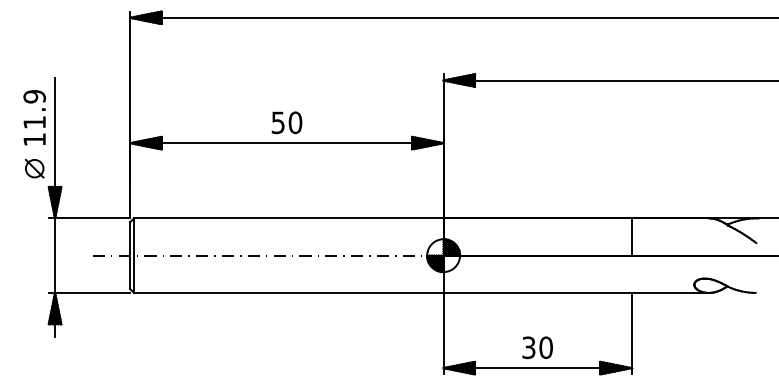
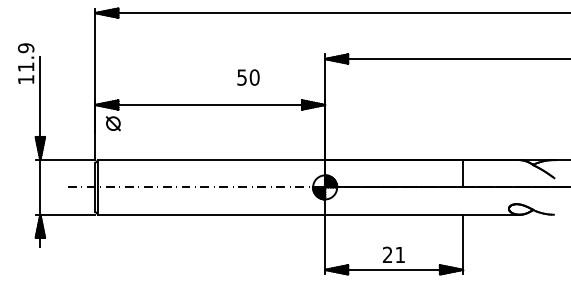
text: (34, 117) -> (26, 63), moved
text: (286, 122) -> (248, 77), moved
part: (34, 168) -> (113, 123), moved
text: (537, 347) -> (393, 254), 30 -> 21

